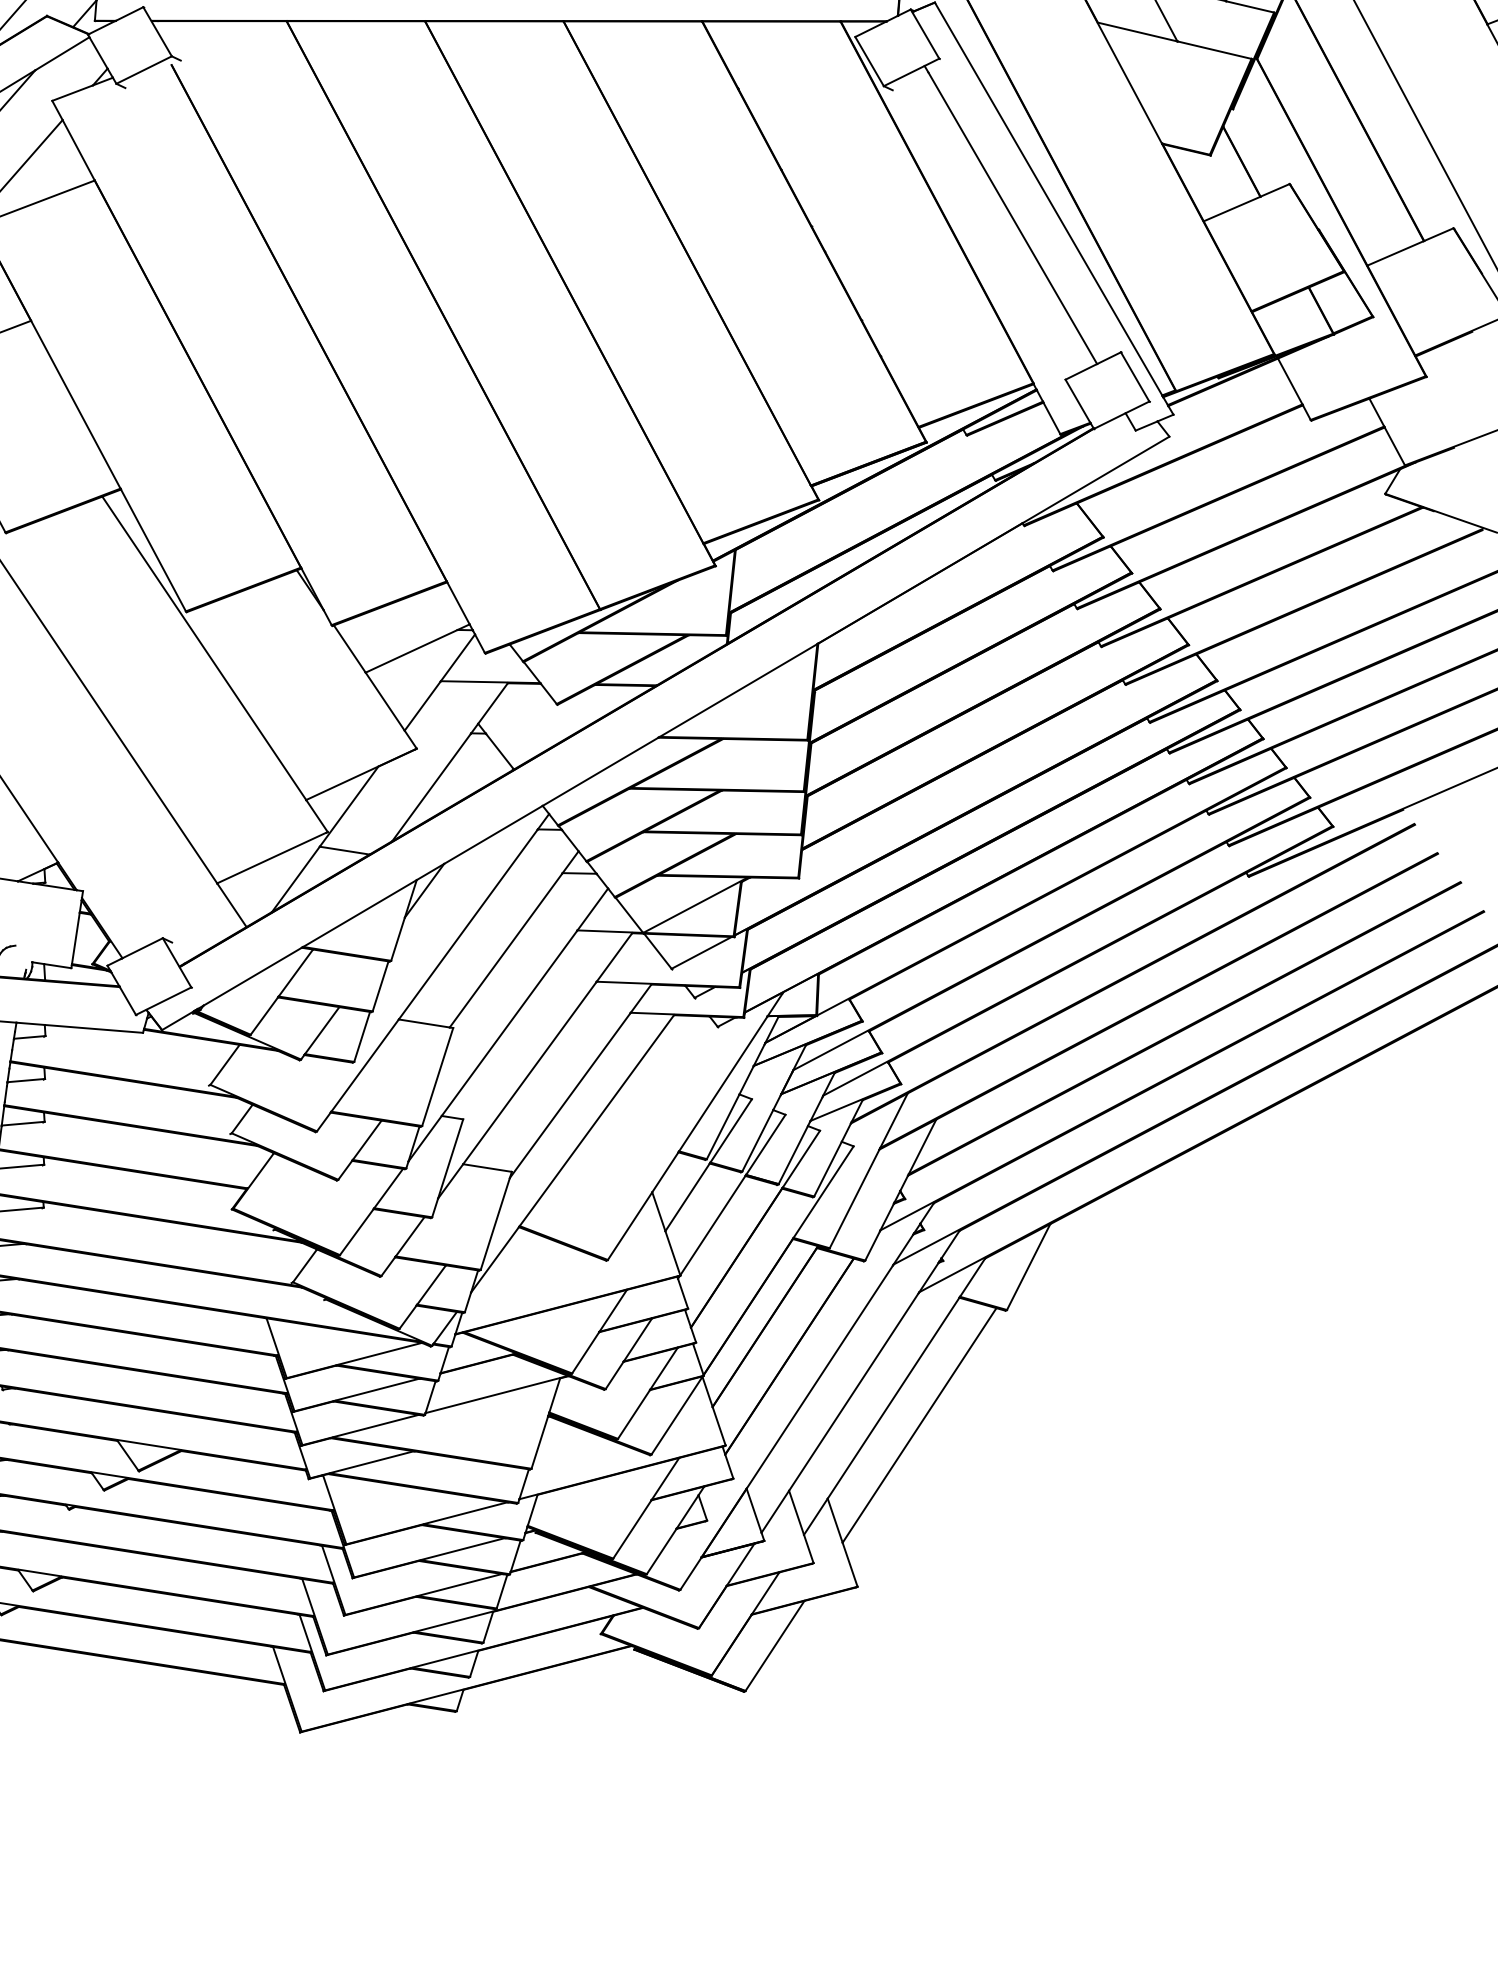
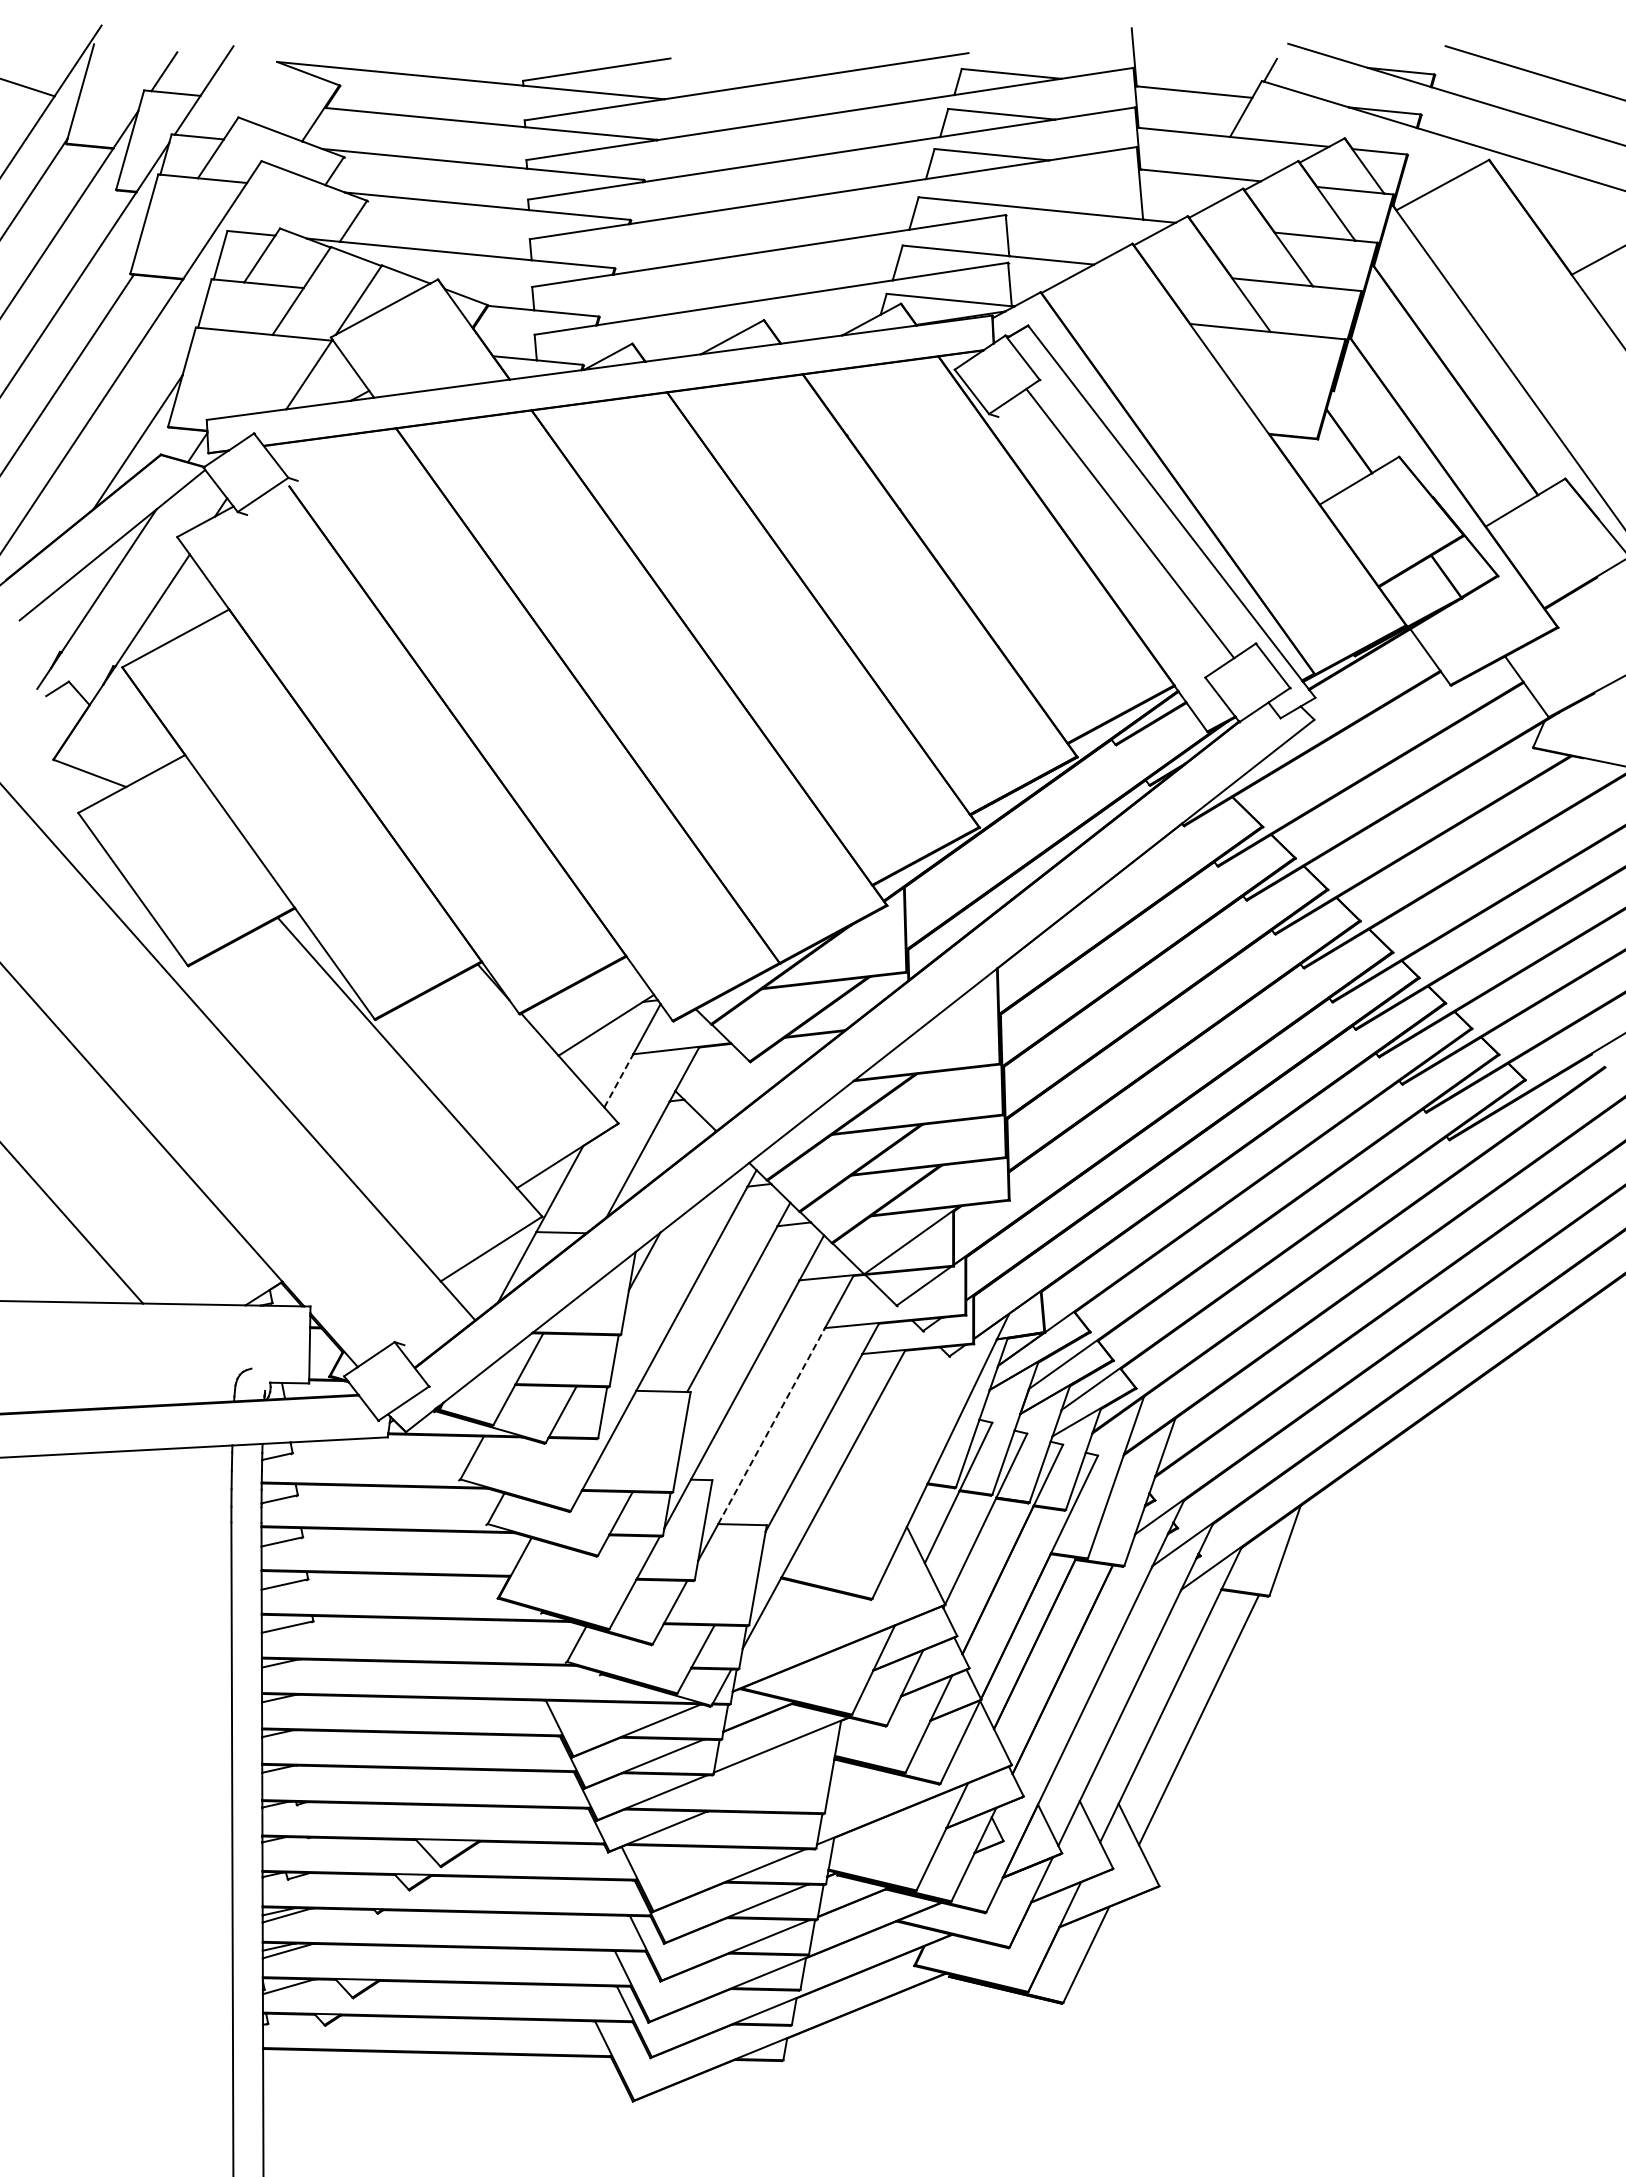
line: (422, 706) -> (618, 1081), solid -> dashed
line: (529, 1072) -> (771, 1425), solid -> dashed

